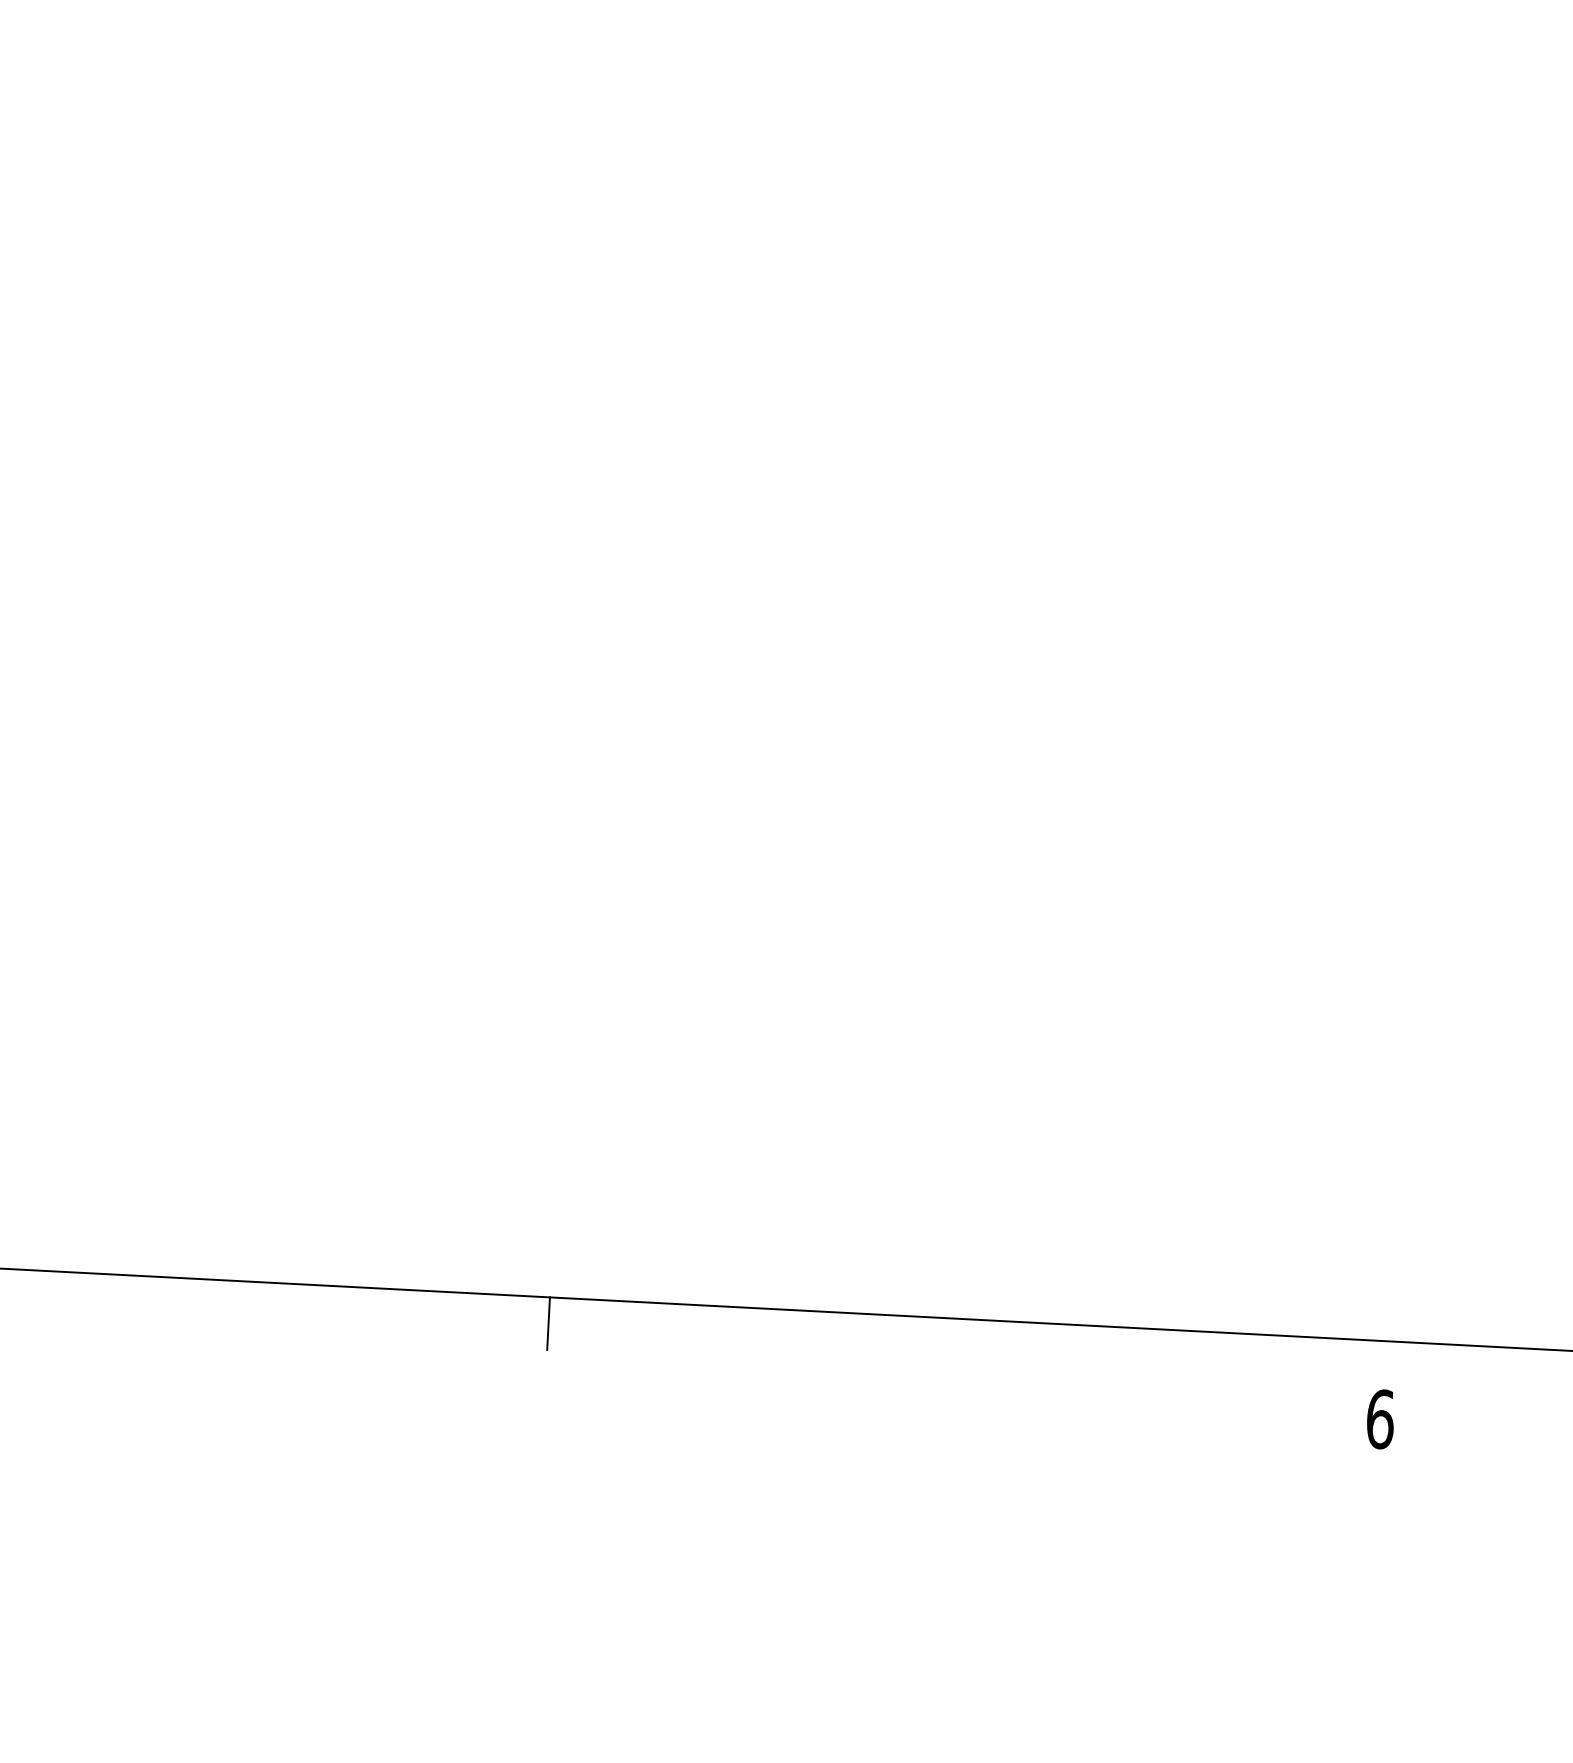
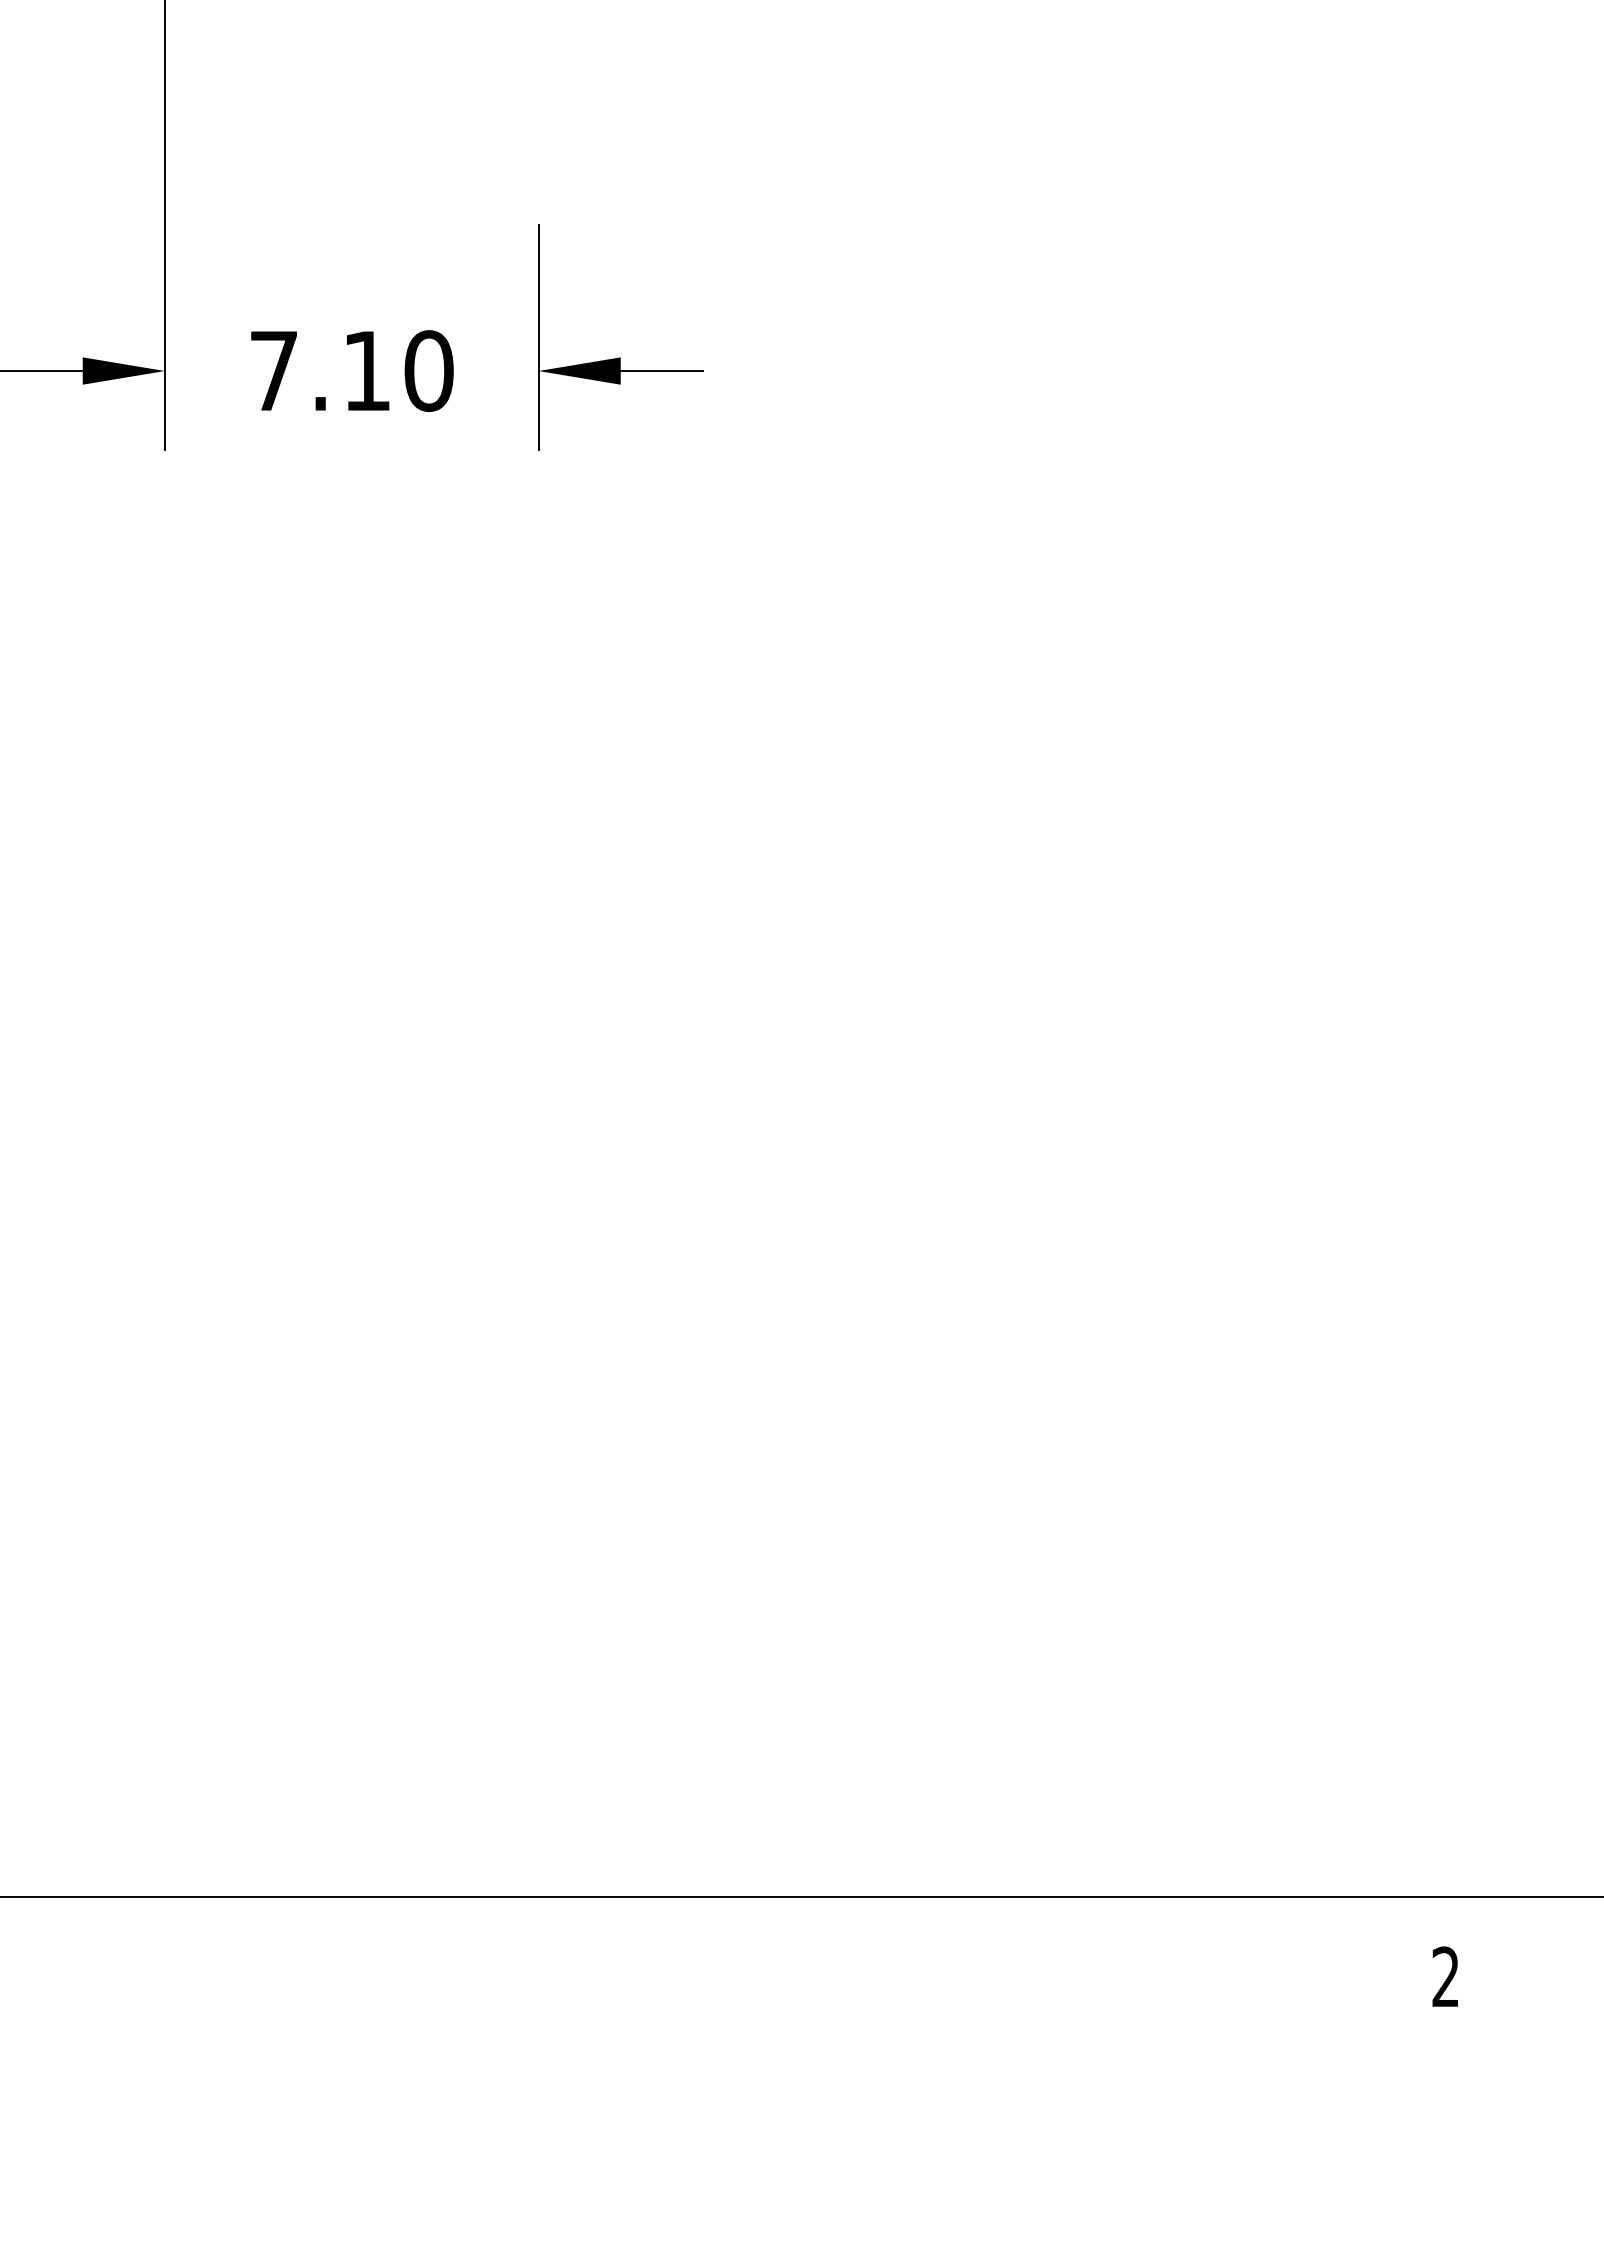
line: (549, 1323) -> (594, 1923), removed
text: (1380, 1418) -> (1445, 1976), 6 -> 2

